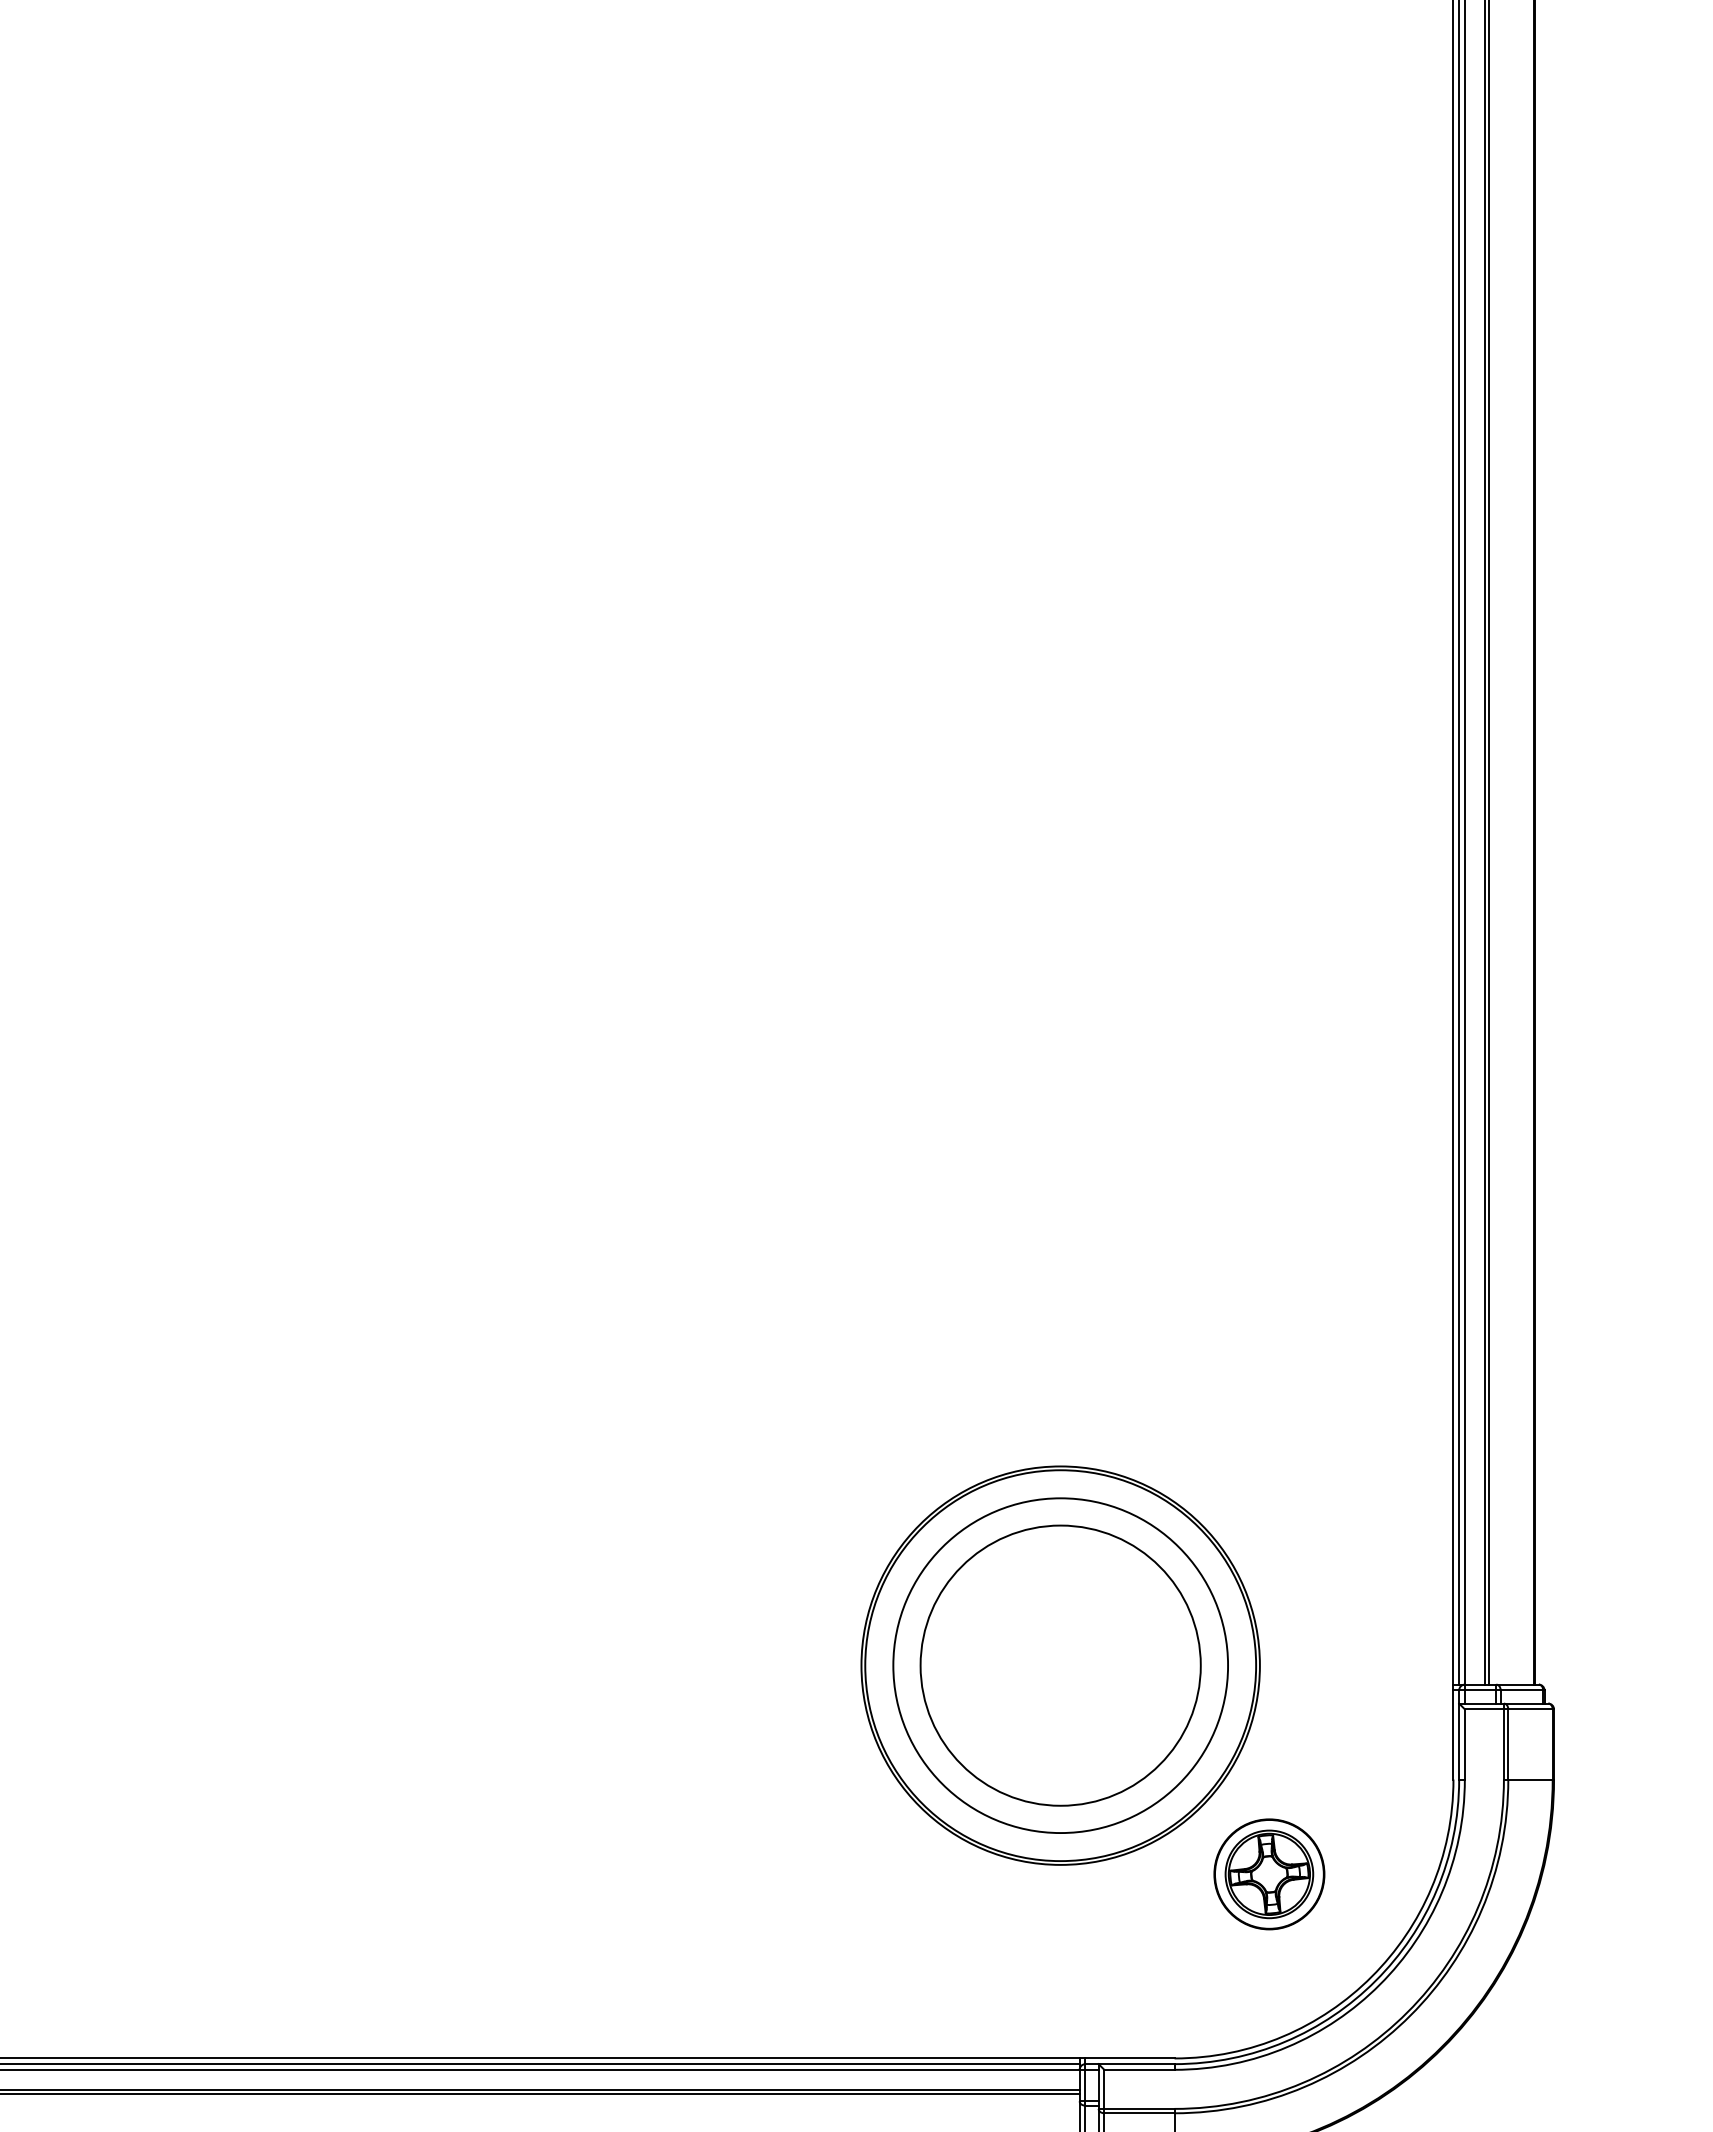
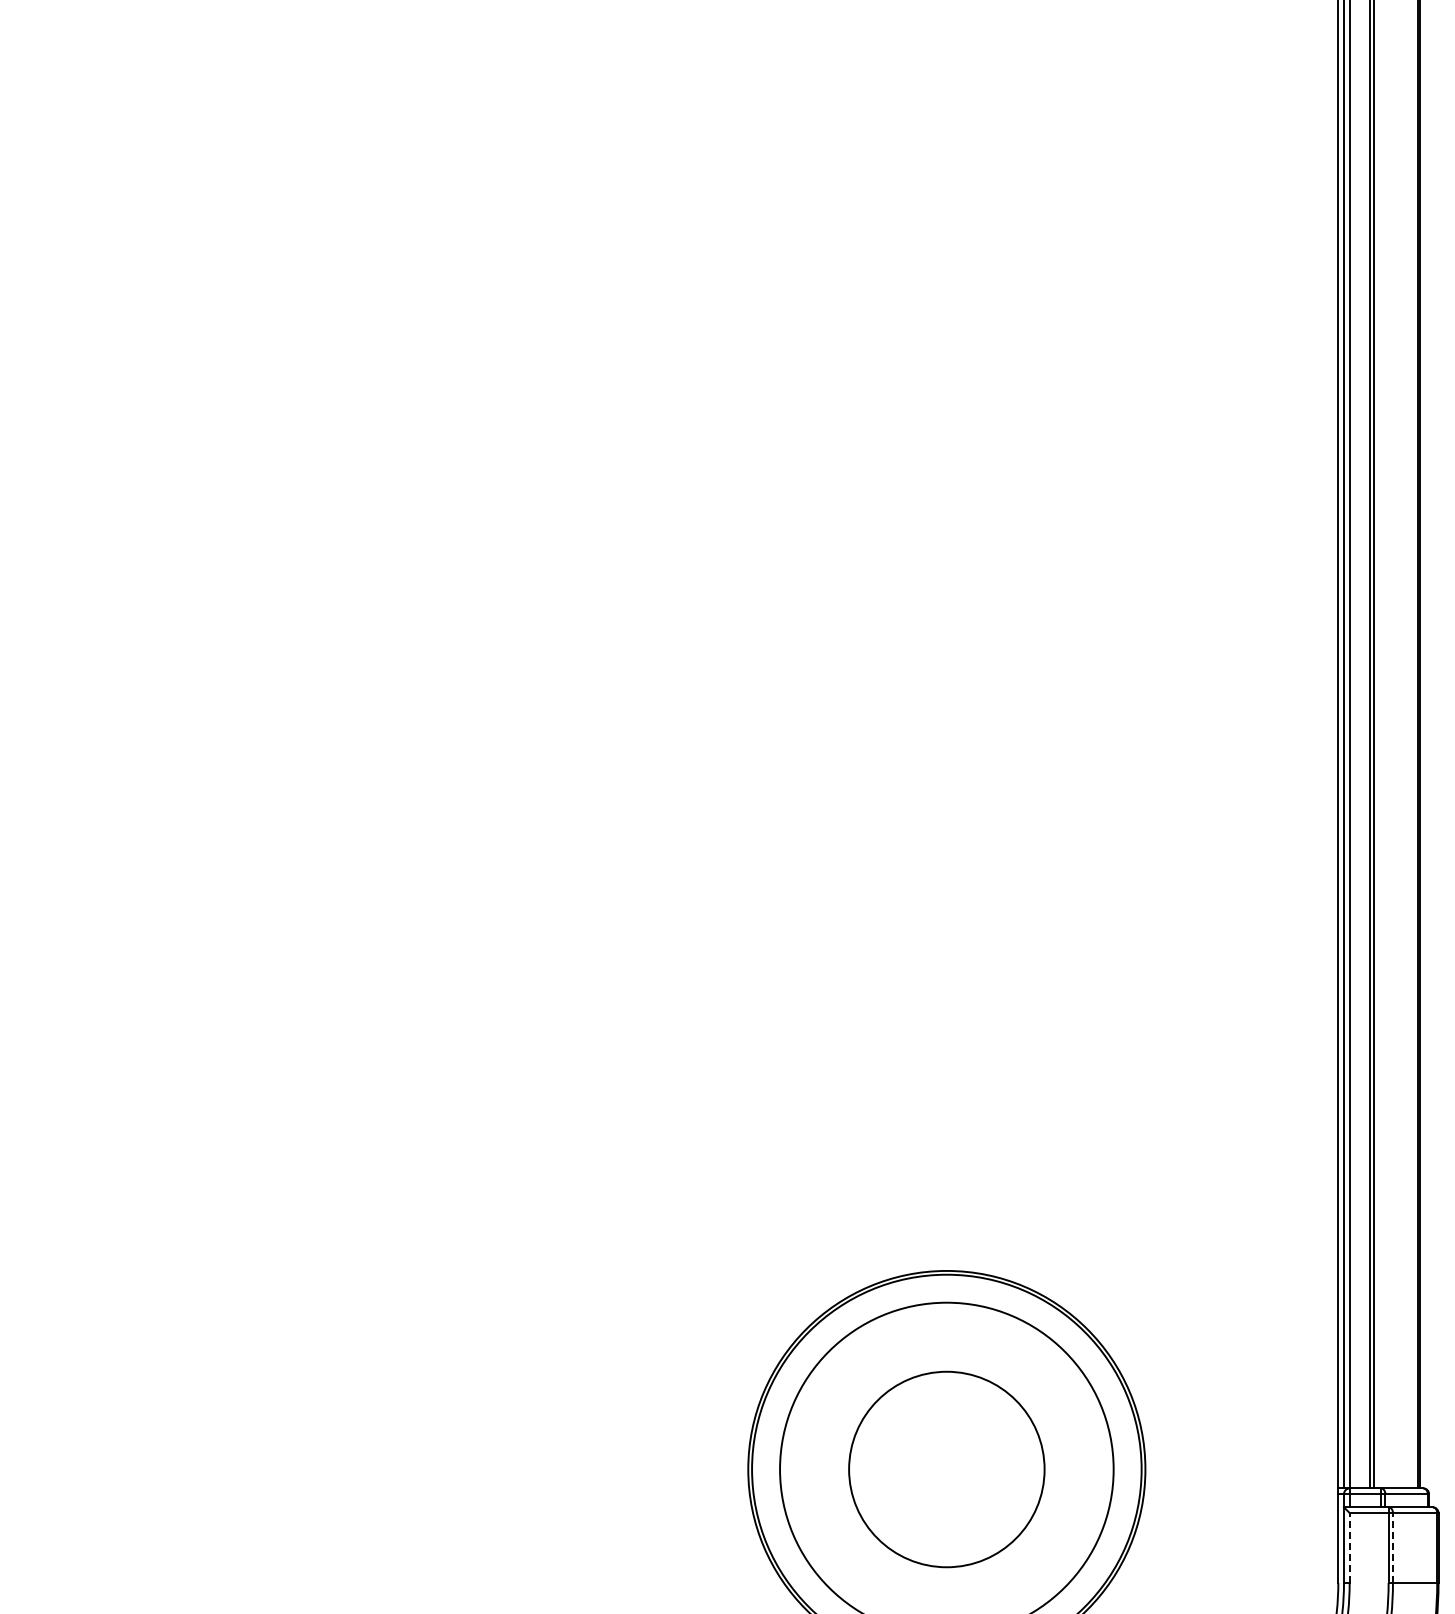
circle: (1060, 1665) -> (946, 1469), size x0.7
line: (1464, 1743) -> (1349, 1547), solid -> dashed
line: (1508, 1743) -> (1393, 1547), solid -> dashed

